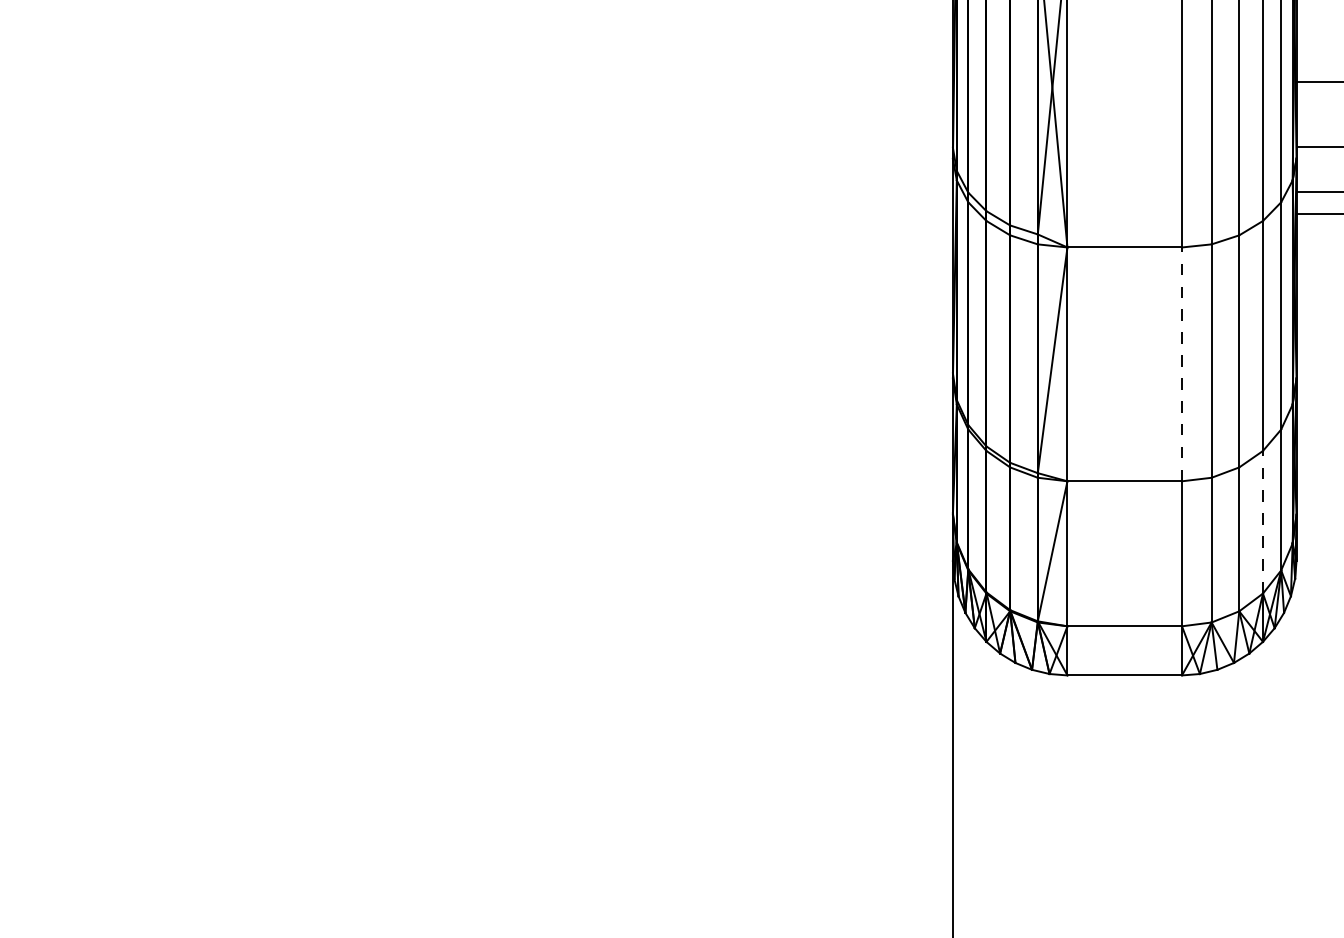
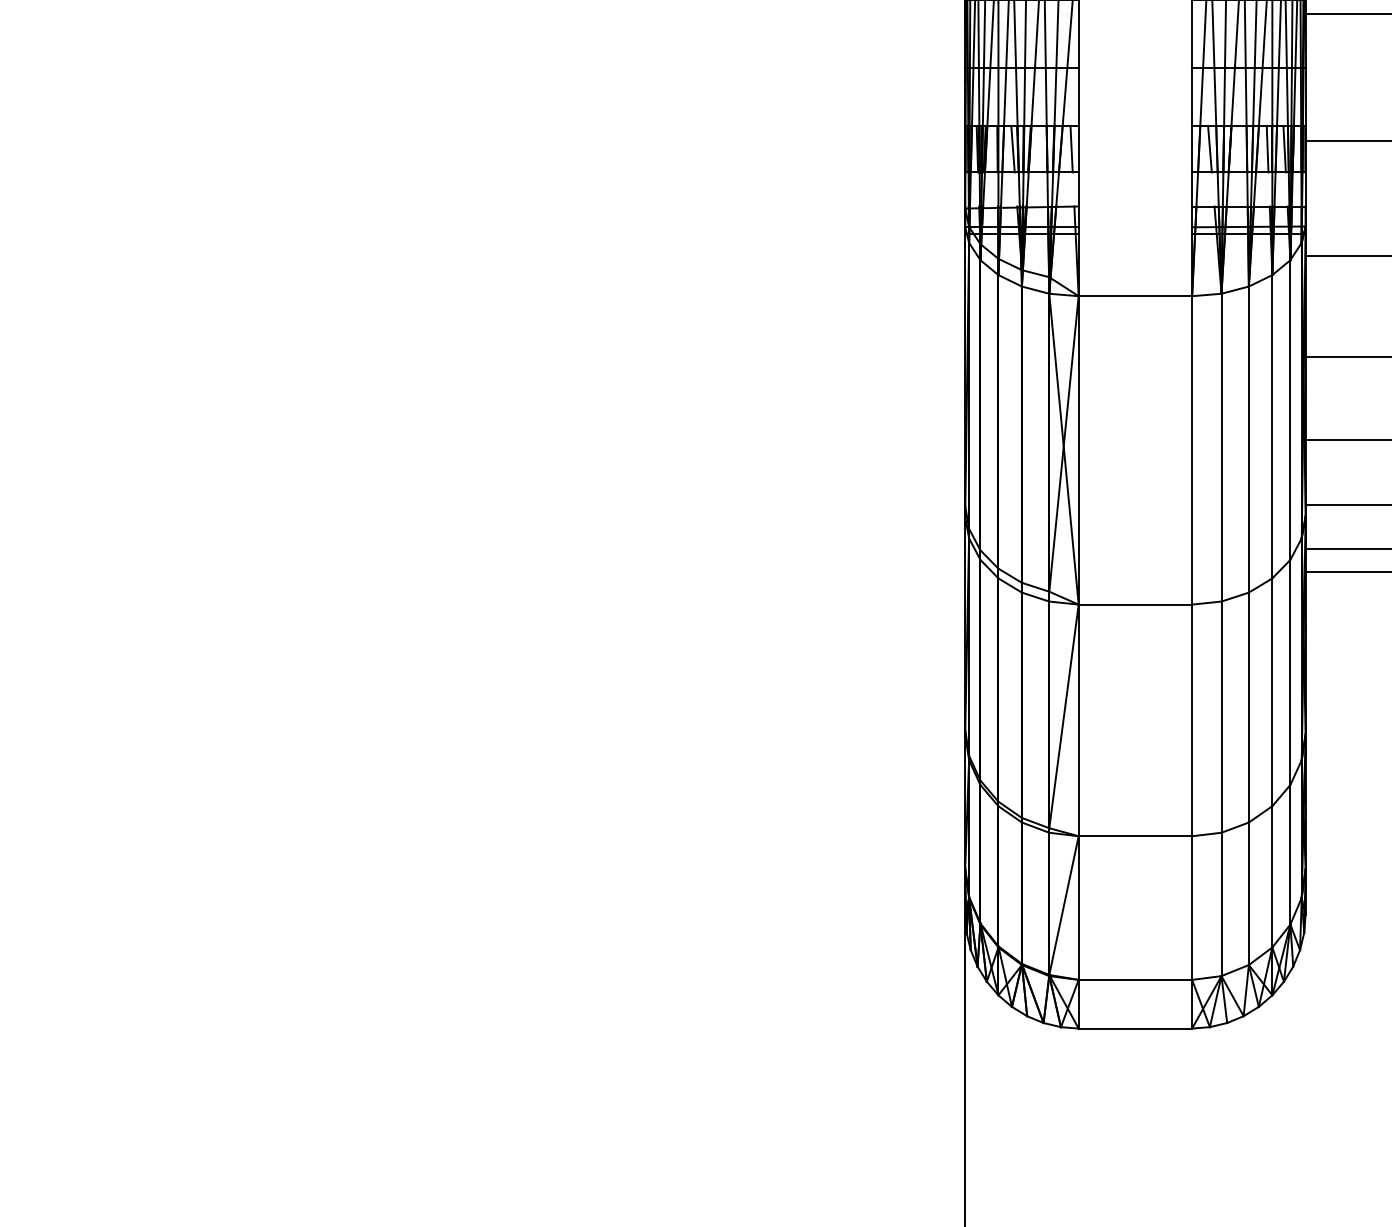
line: (1182, 364) -> (1192, 720), dashed -> solid
line: (1263, 521) -> (1272, 876), dashed -> solid

